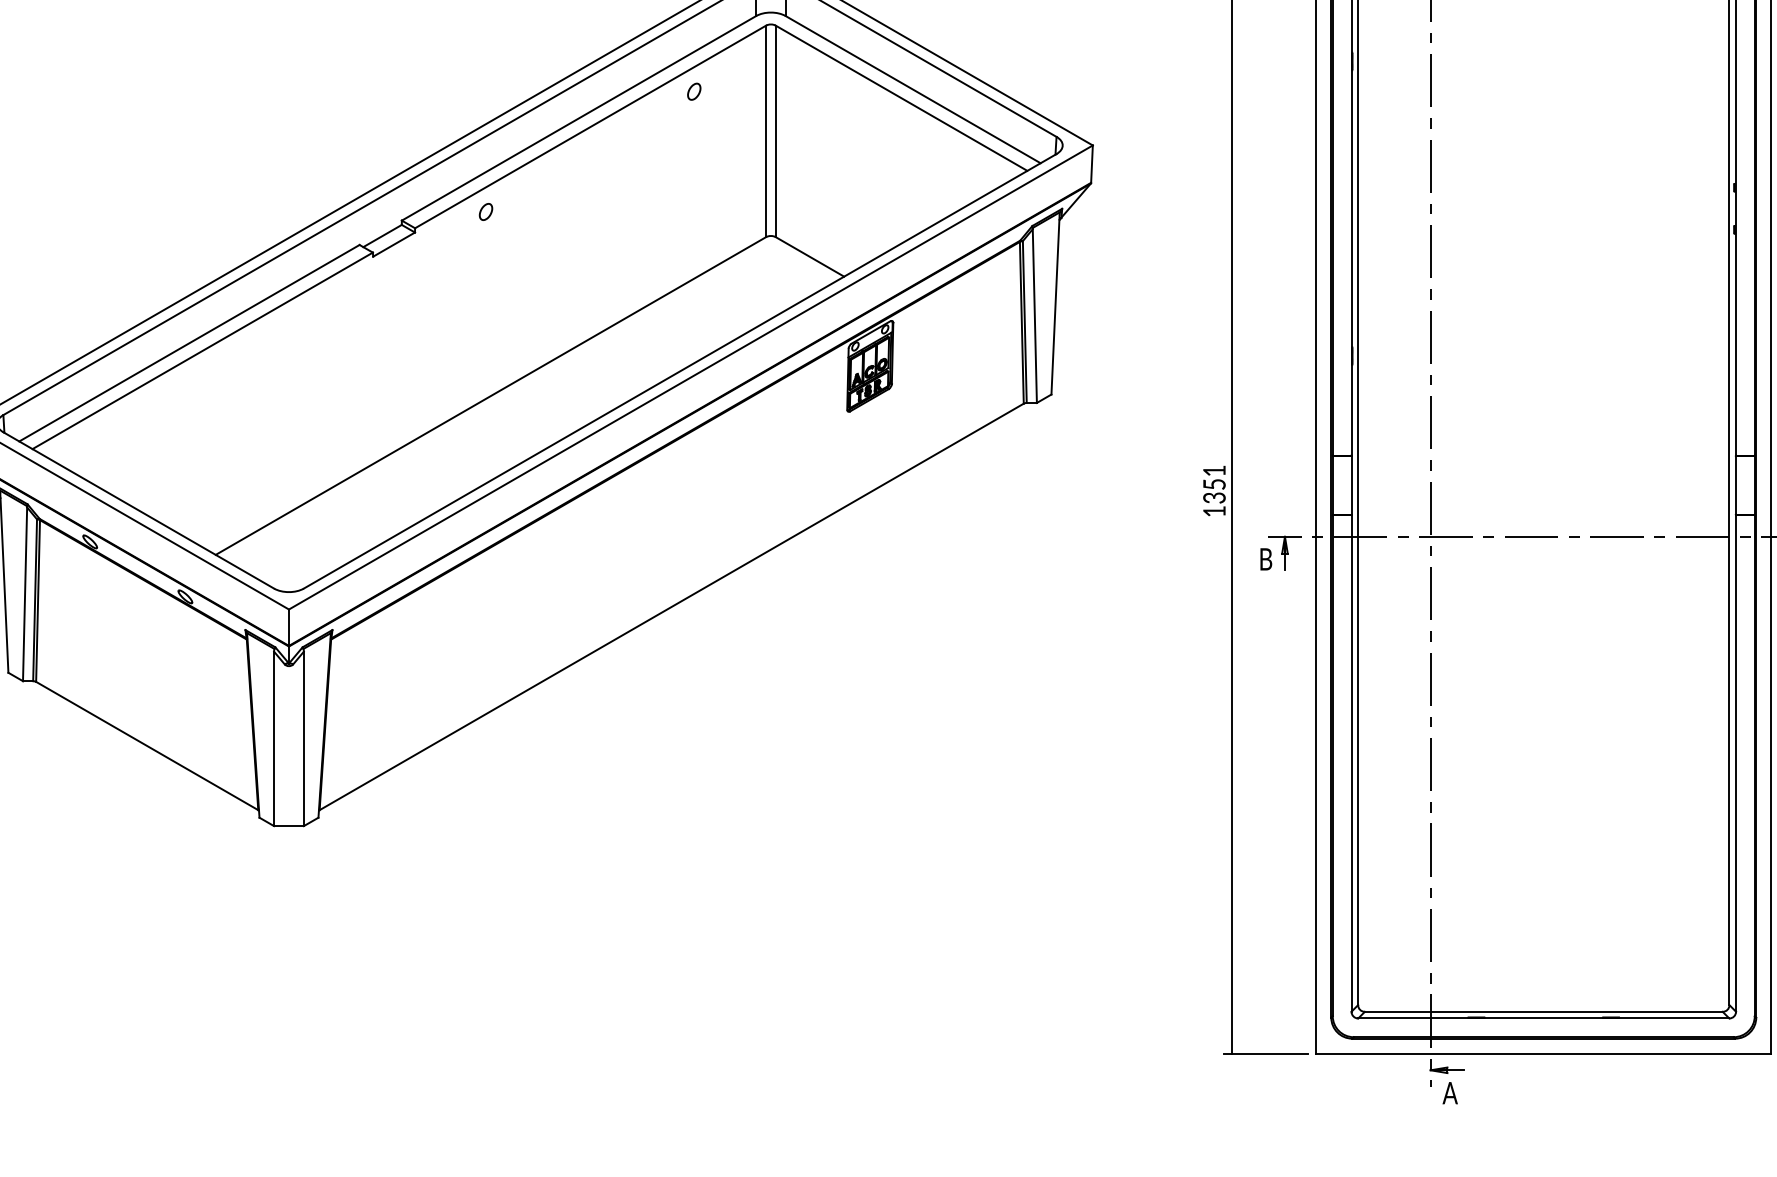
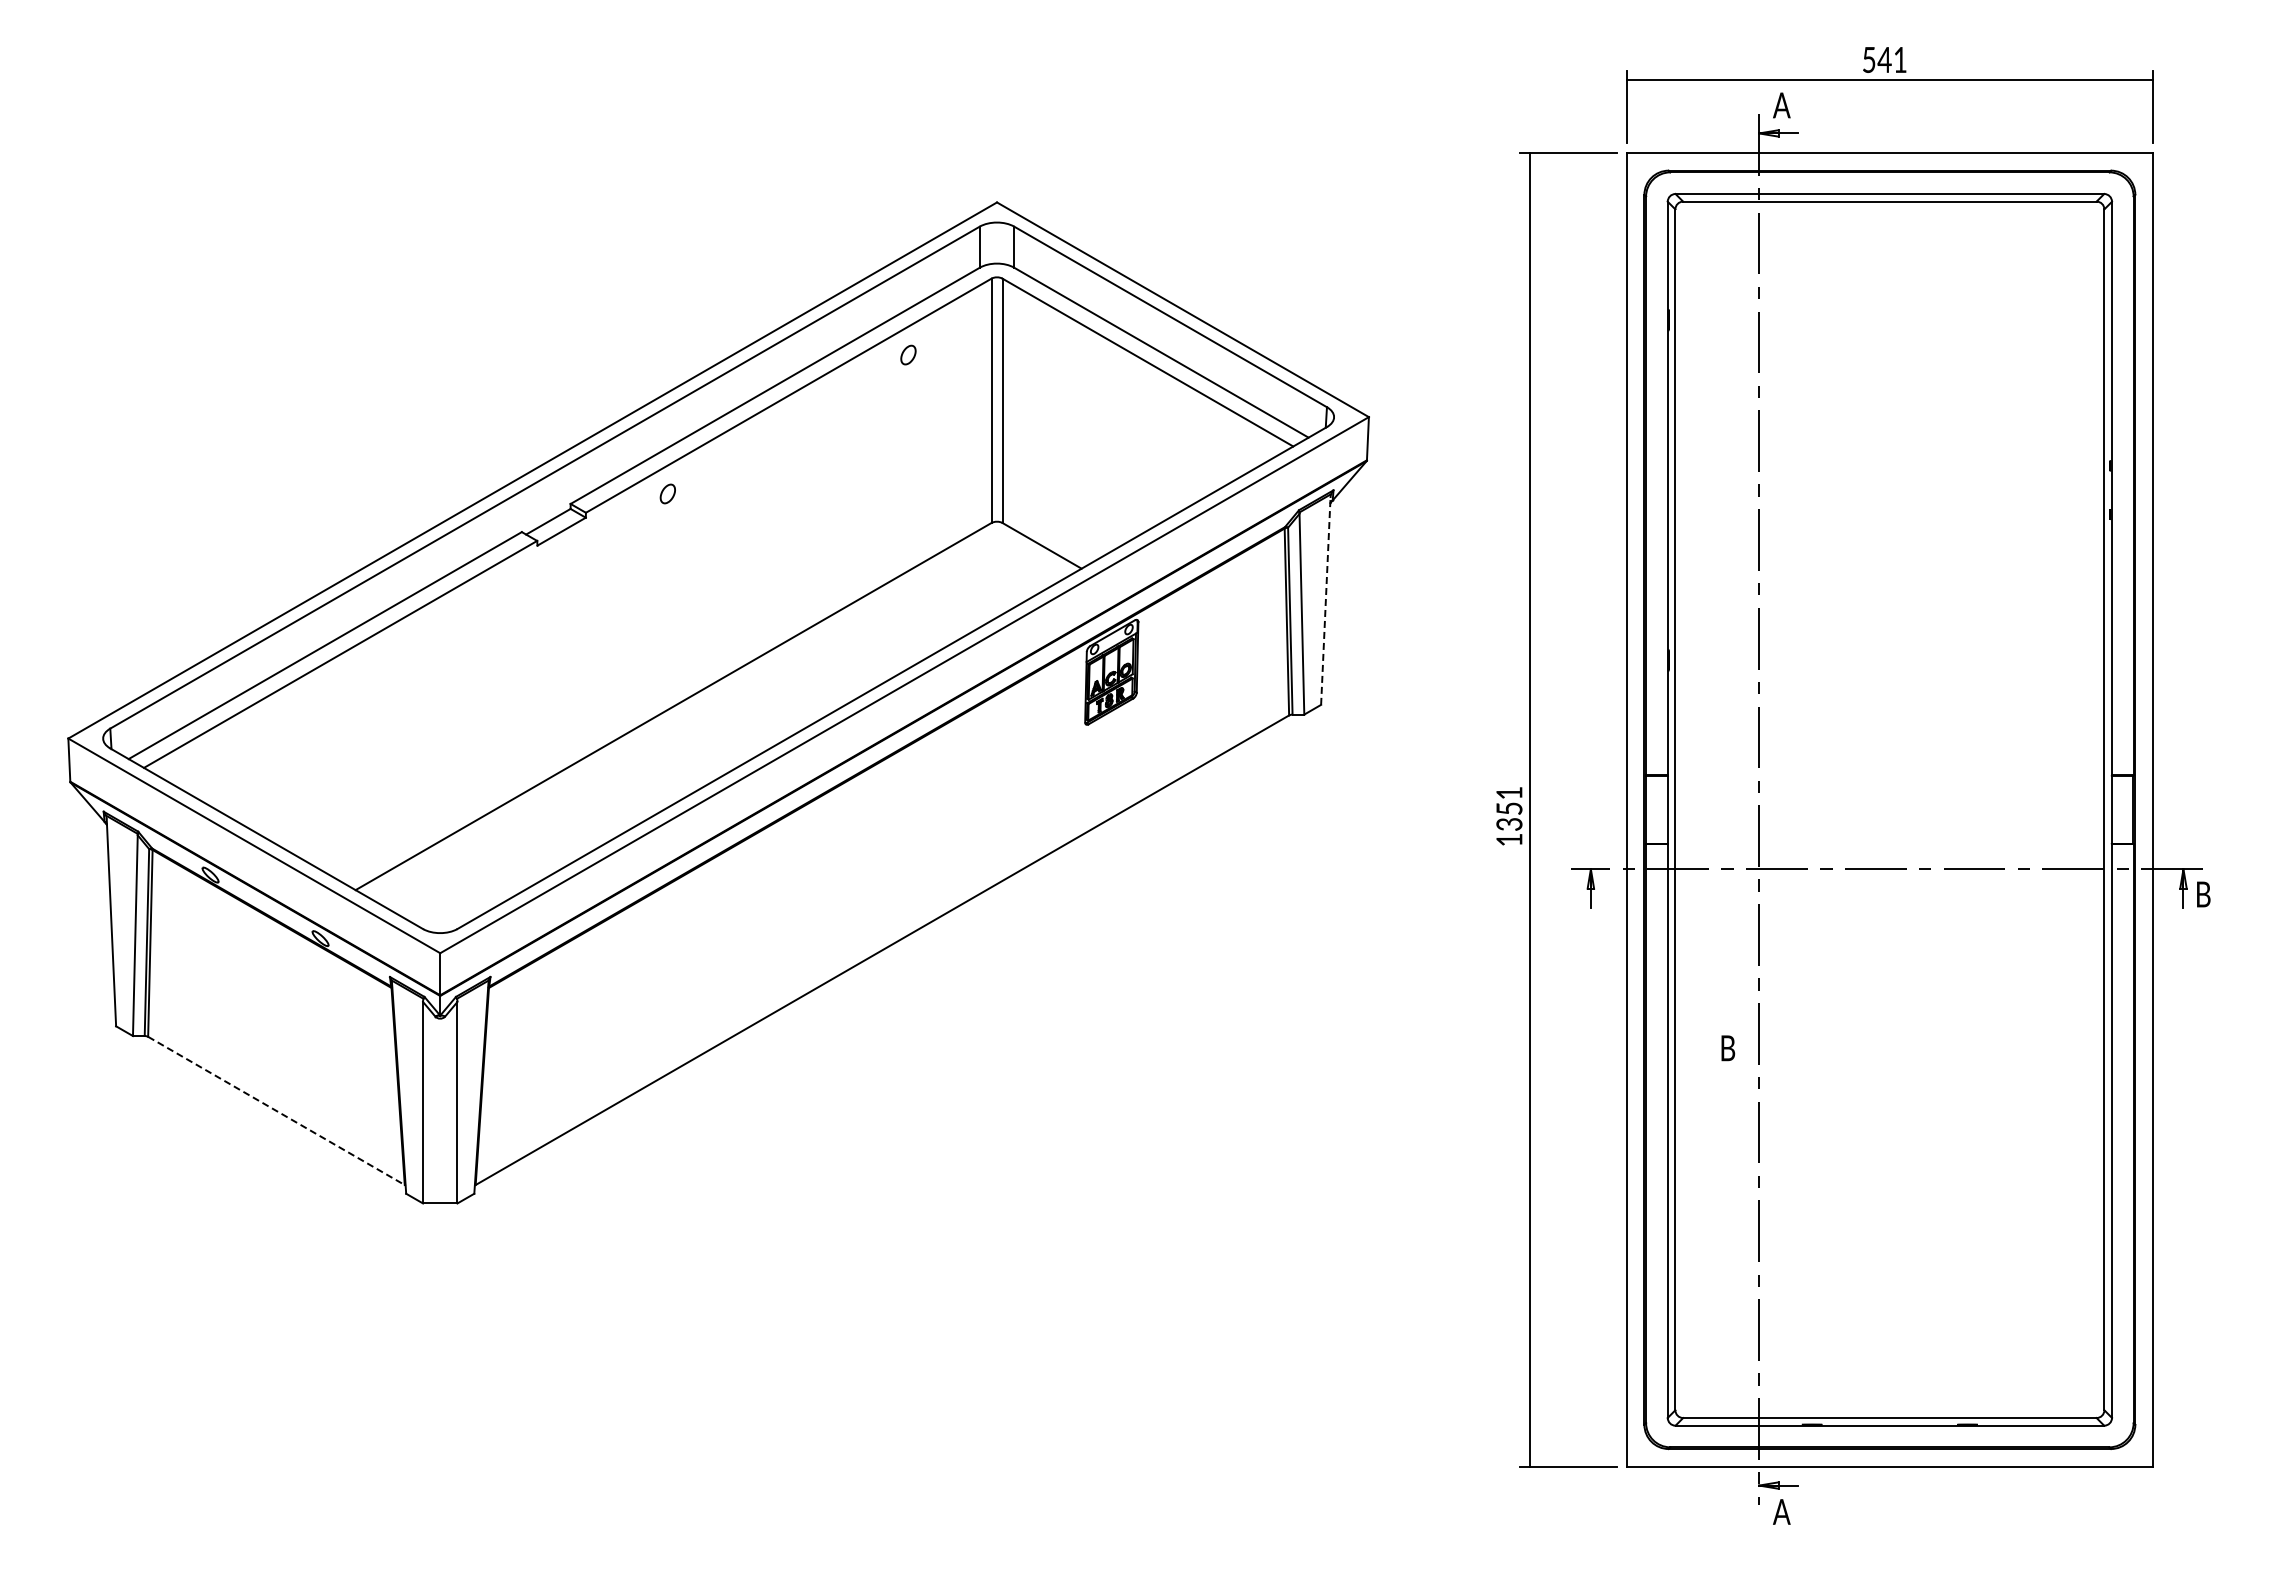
line: (1055, 305) -> (1325, 601), solid -> dashed
text: (1266, 559) -> (1728, 1048), moved
line: (147, 746) -> (276, 1111), solid -> dashed

